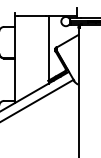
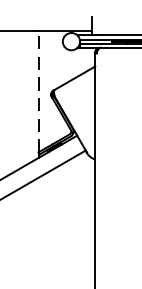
line: (48, 47) -> (38, 90), solid -> dashed

